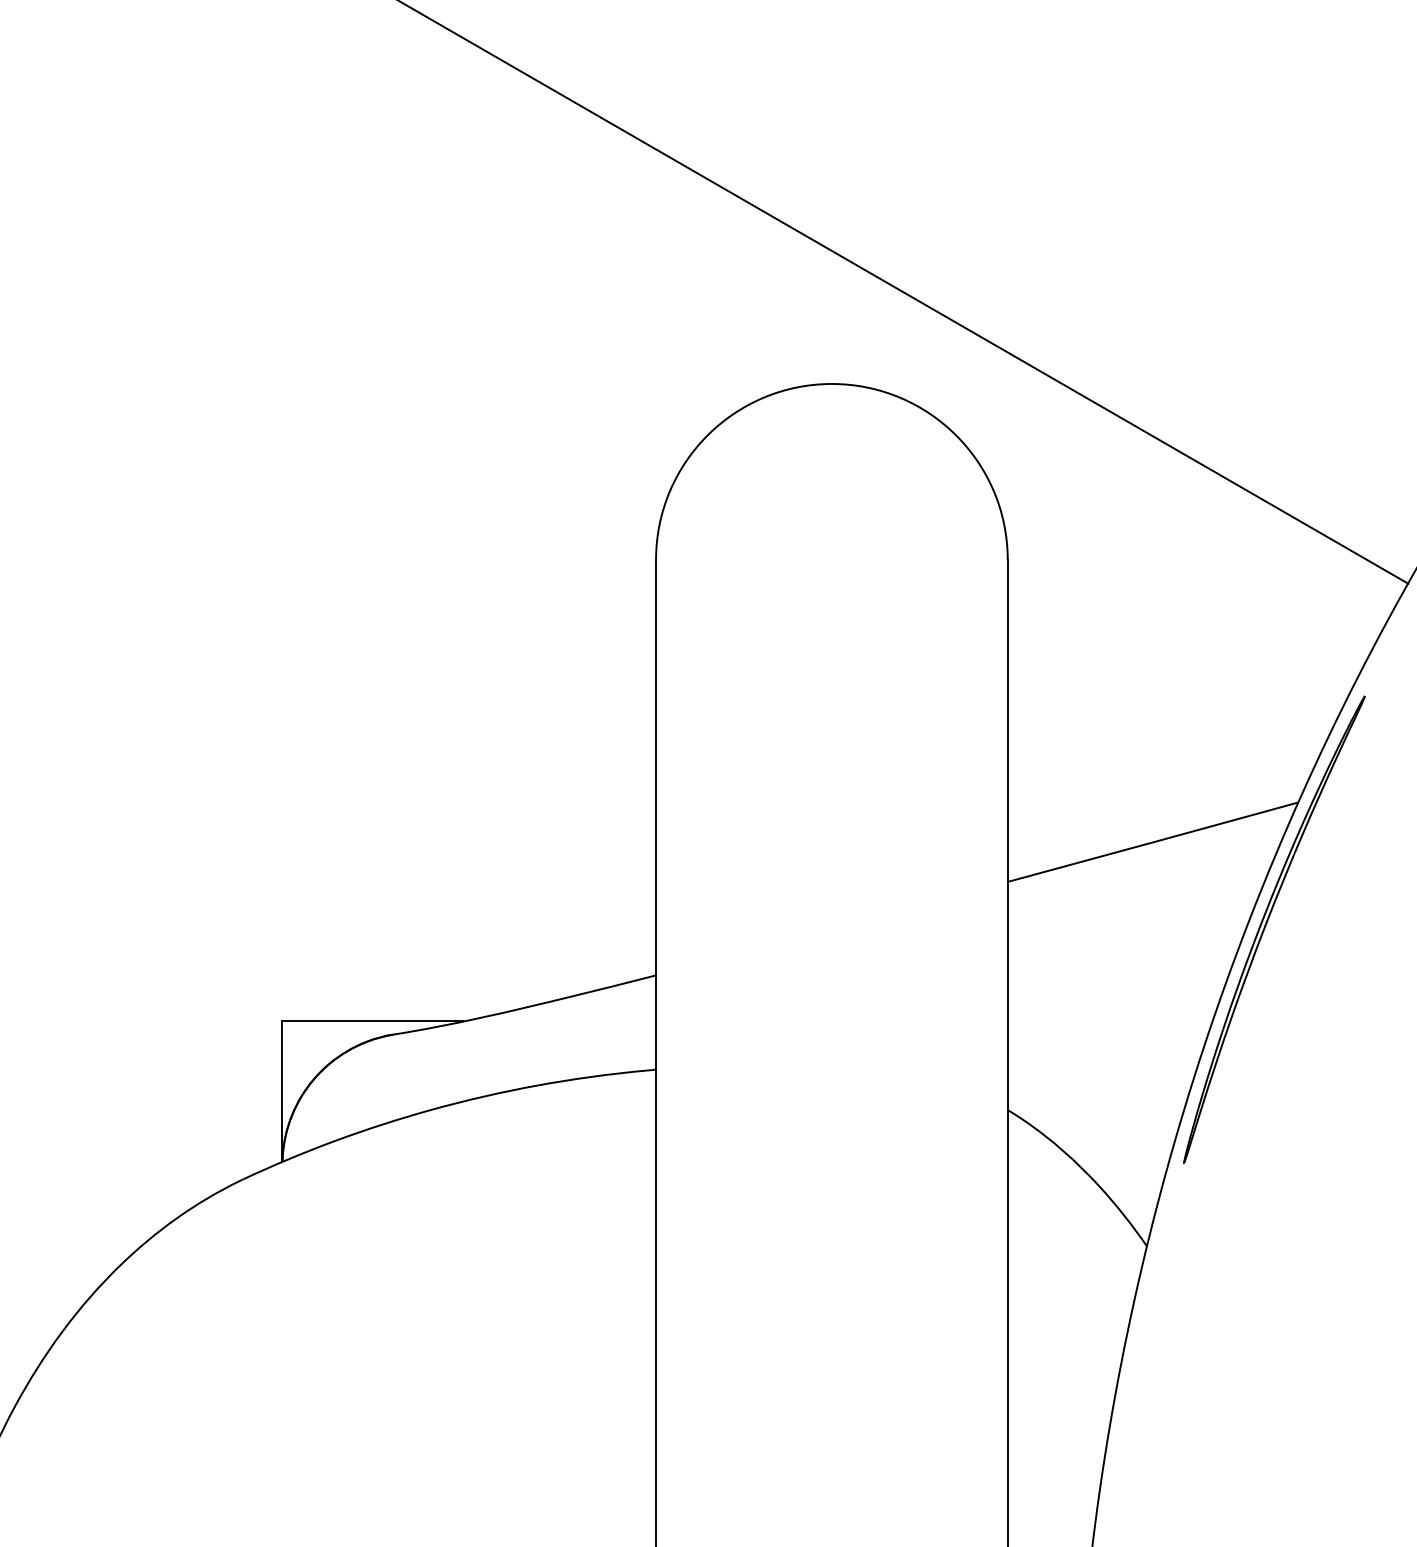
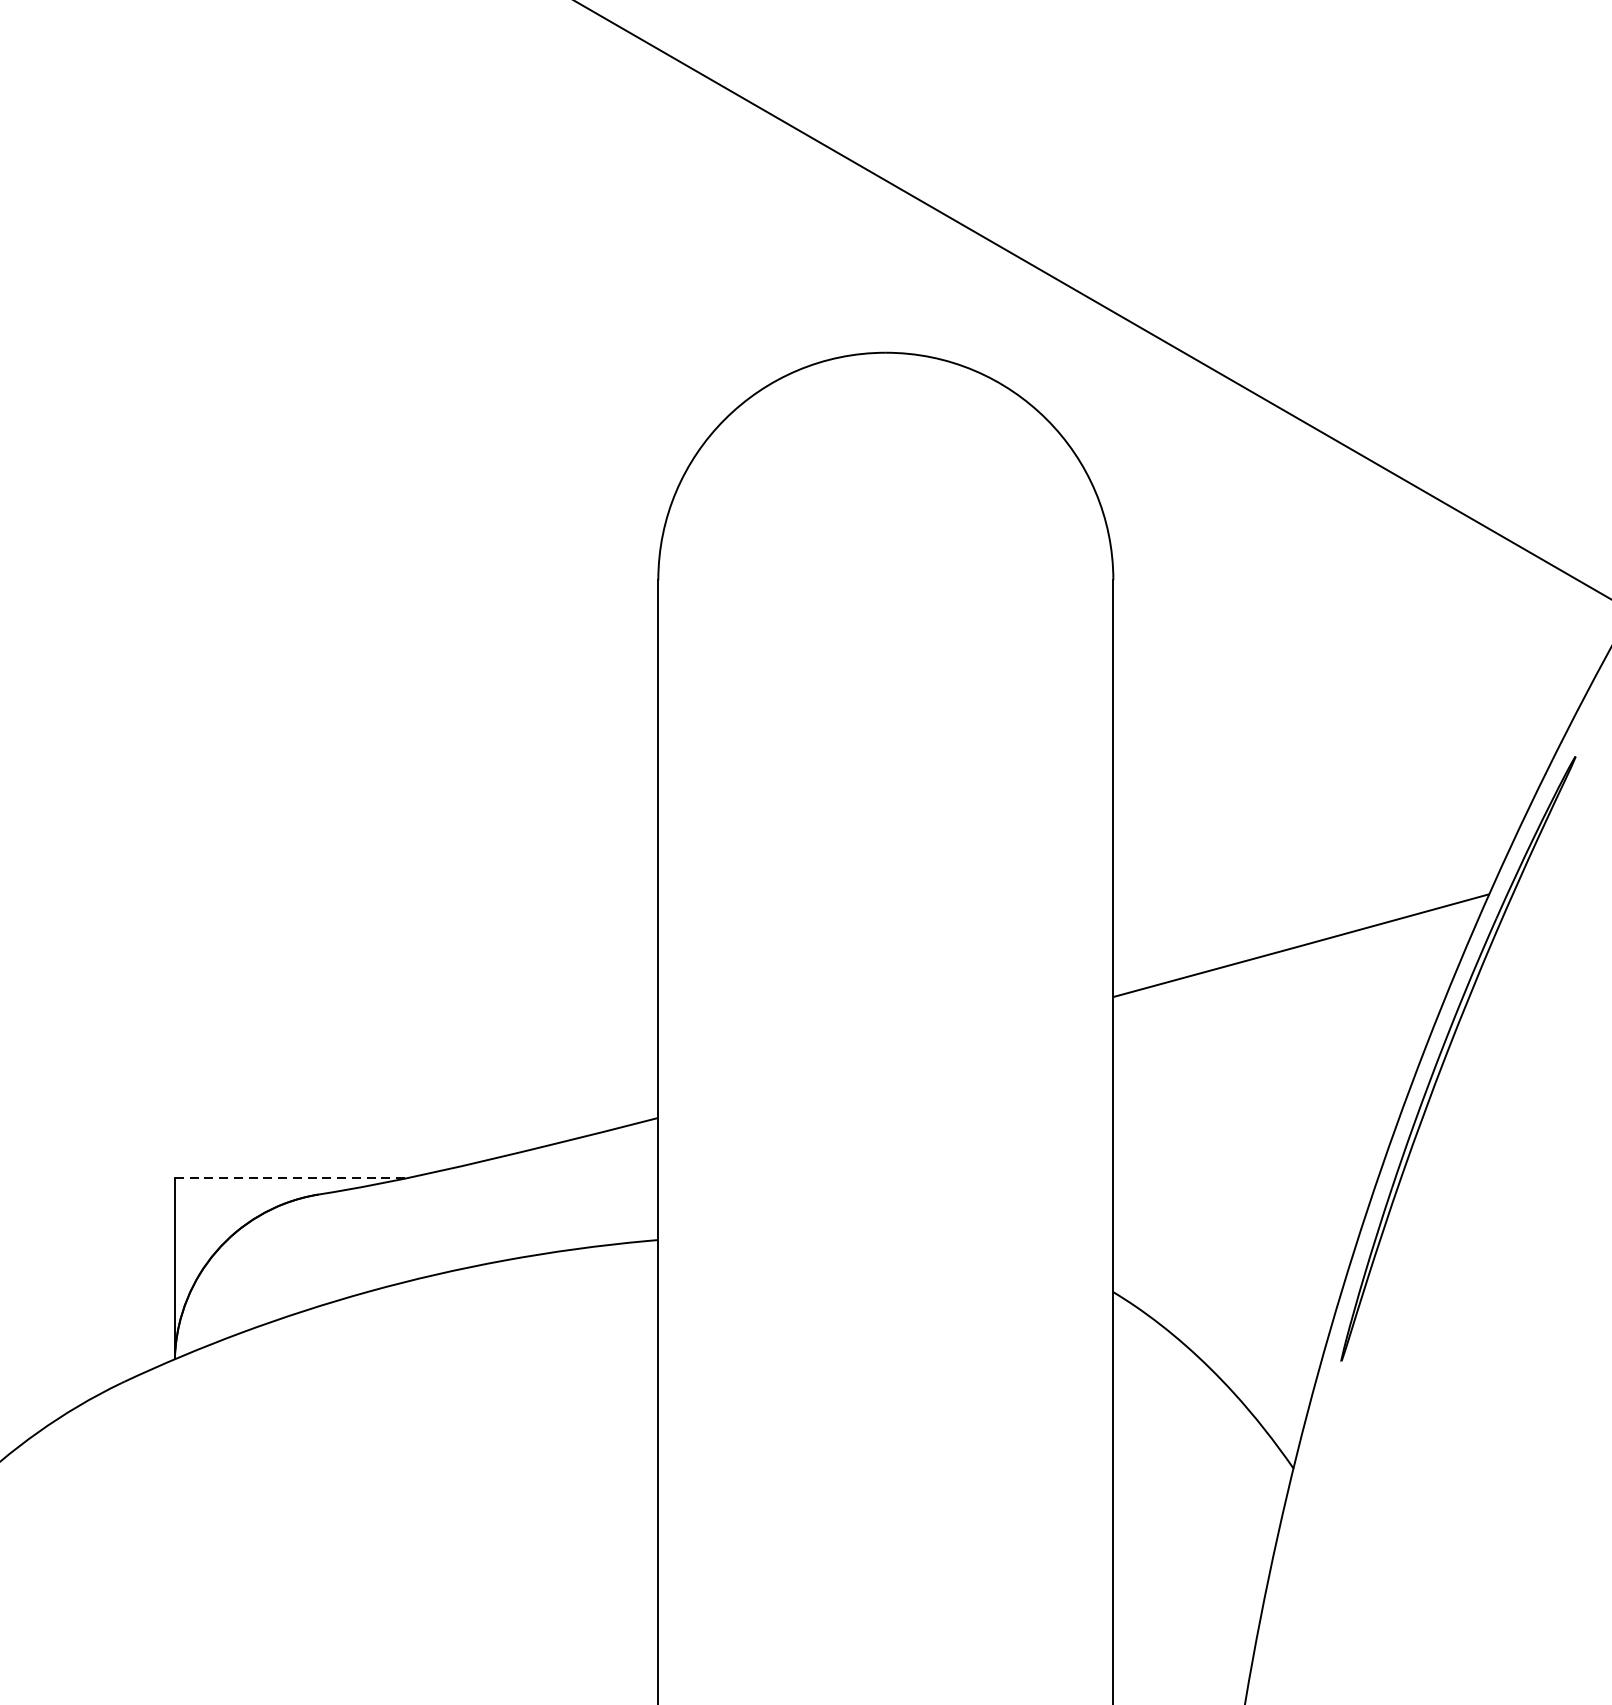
line: (373, 1021) -> (292, 1177), solid -> dashed

